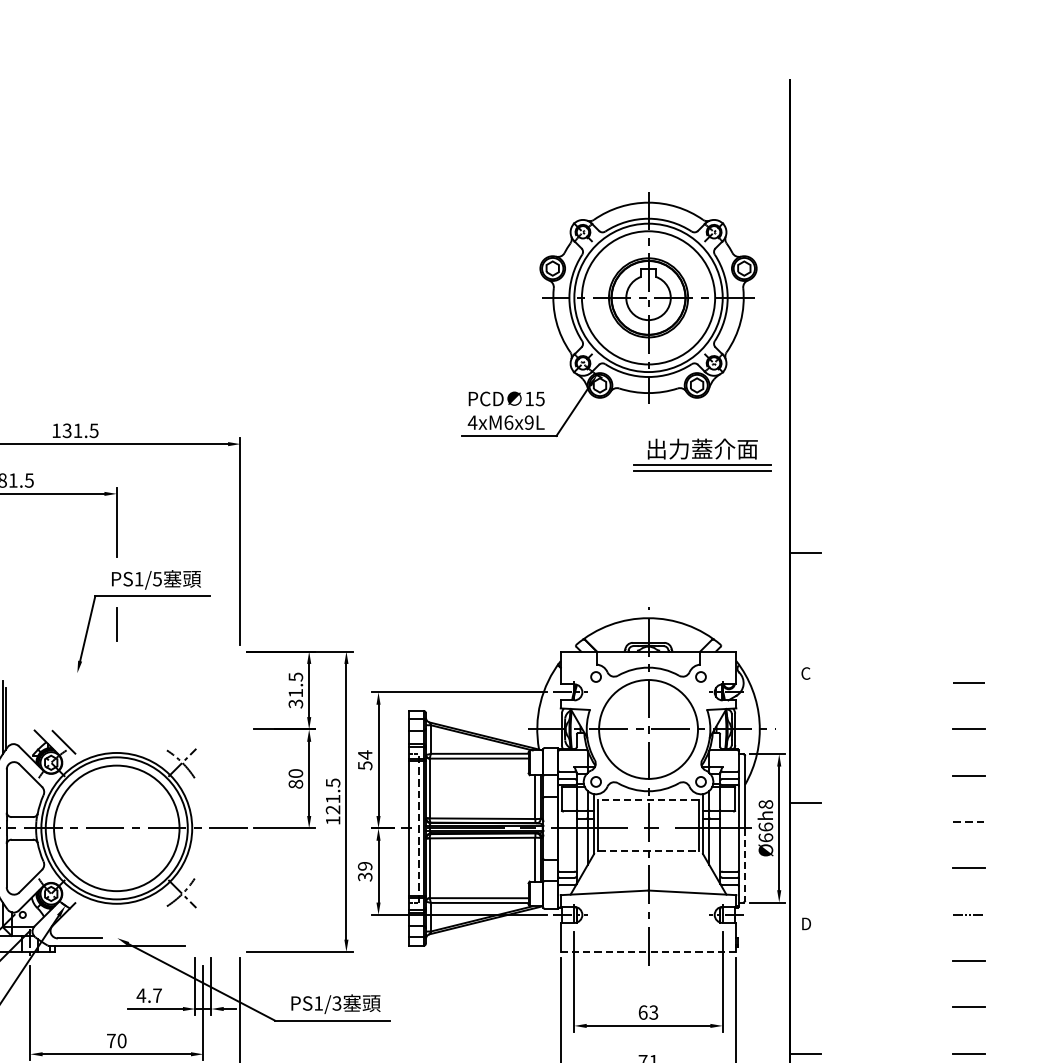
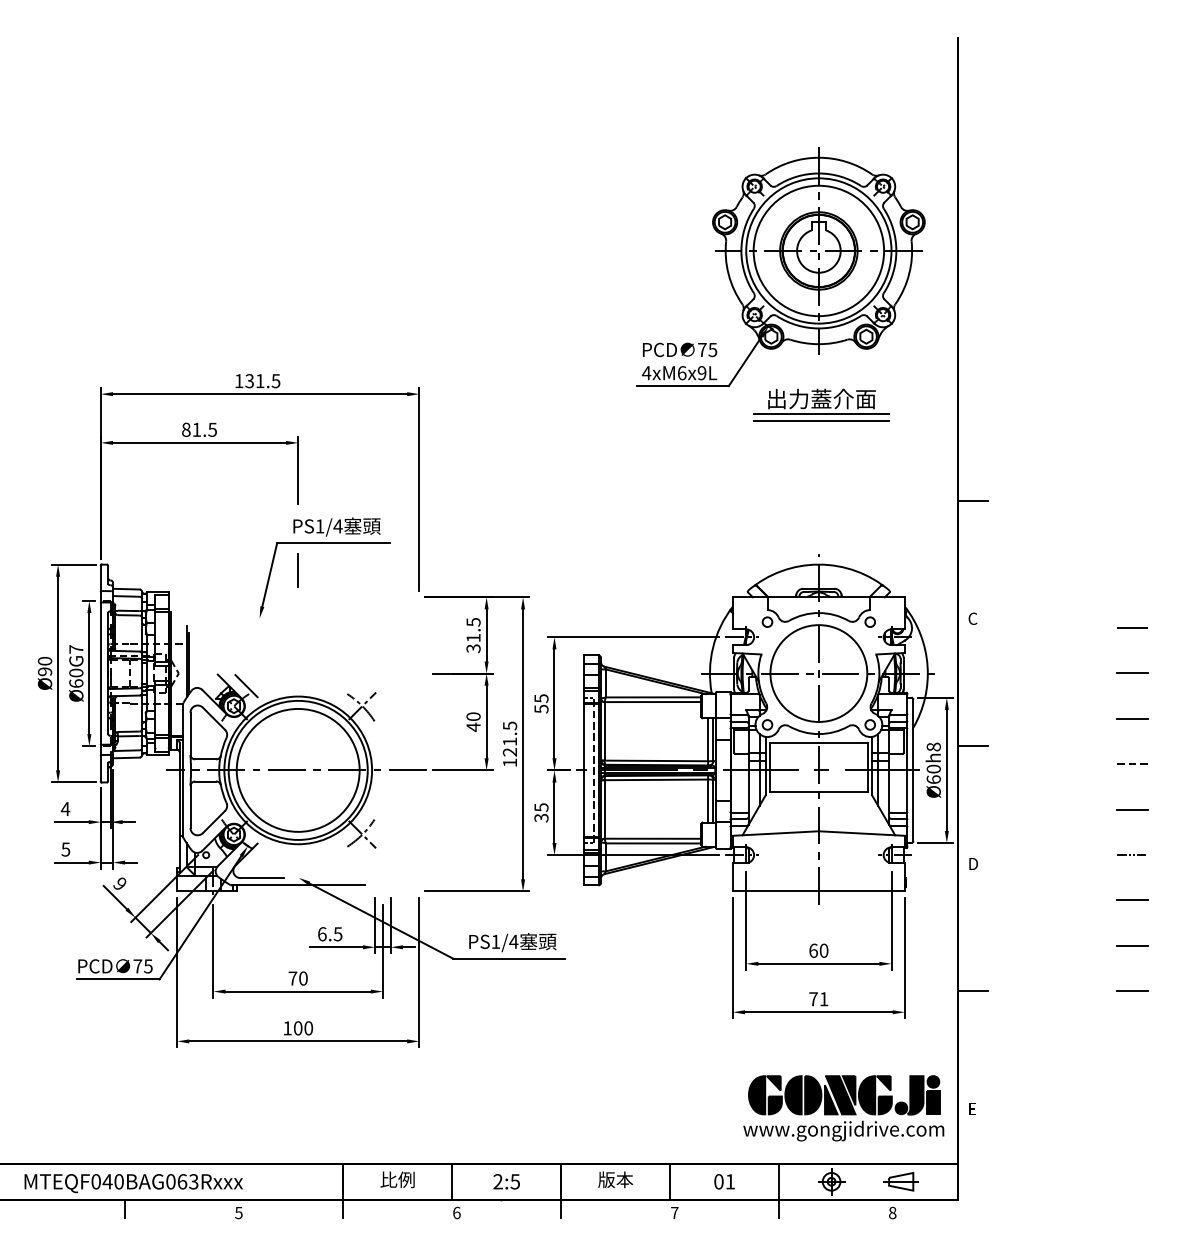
text: (529, 398) -> (702, 349), 15 -> 75
part: (702, 454) -> (821, 404), moved
text: (156, 579) -> (337, 526), PS1/5 -> PS1/4
text: (365, 754) -> (541, 698), 54 -> 55
text: (295, 784) -> (473, 727), 80 -> 40
line: (648, 799) -> (818, 742), dashed -> solid
text: (765, 826) -> (933, 768), Ø66h8 -> Ø60h8
line: (649, 850) -> (819, 792), dashed -> solid
line: (745, 865) -> (913, 806), dashed -> solid
text: (365, 866) -> (541, 807), 39 -> 35
line: (648, 952) -> (818, 891), dashed -> solid
text: (148, 995) -> (329, 934), 4.7 -> 6.5
text: (336, 1003) -> (513, 941), PS1/3 -> PS1/4
text: (653, 1012) -> (823, 950), 63 -> 60

